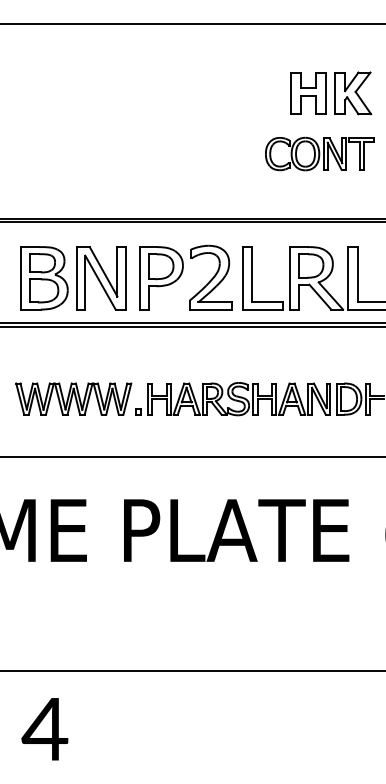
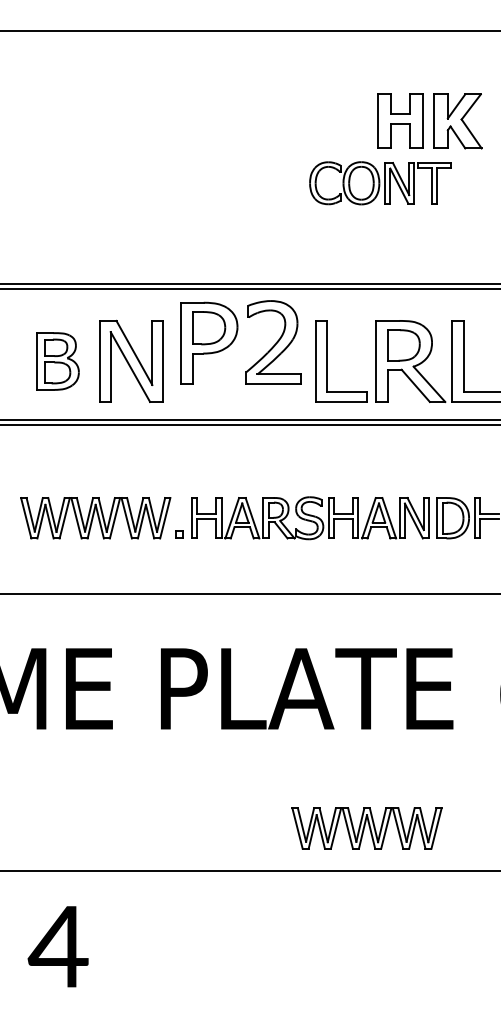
part: (319, 153) -> (379, 182), moved
part: (185, 277) -> (240, 342), moved
part: (44, 278) -> (57, 361), size x0.7
part: (282, 637) -> (366, 827), added

